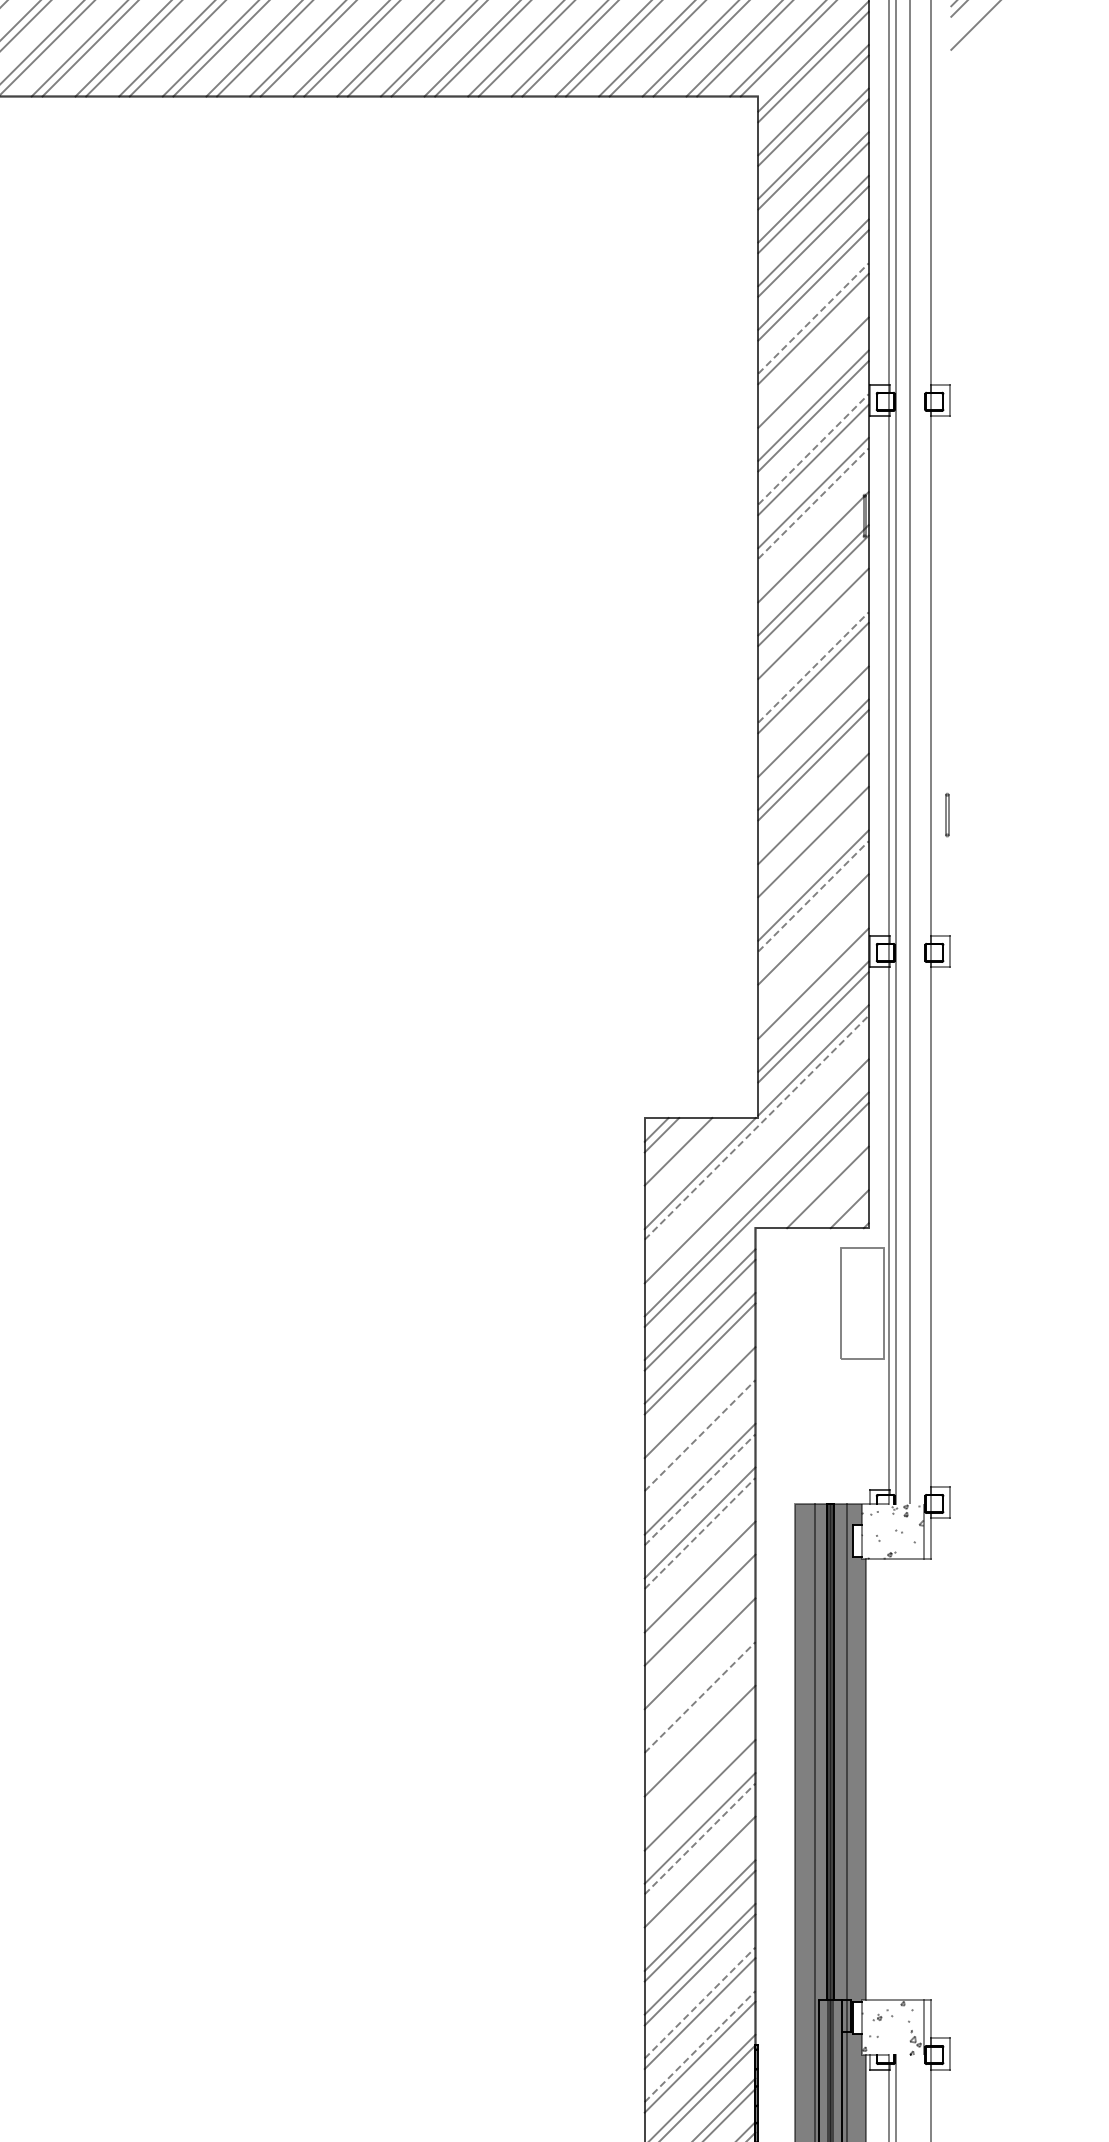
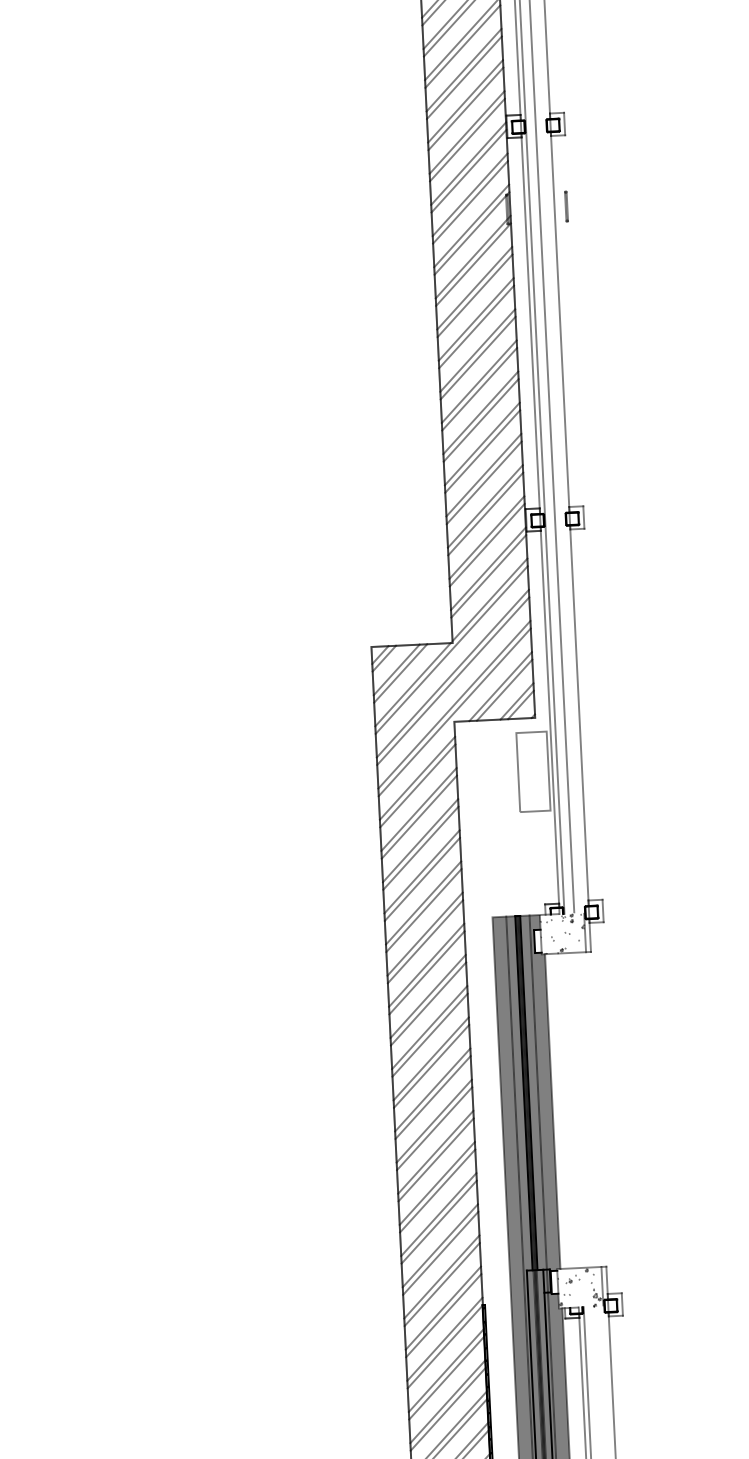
line: (813, 318) -> (464, 70), dashed -> solid
line: (813, 362) -> (465, 101), added
line: (813, 449) -> (468, 163), dashed -> solid
line: (813, 503) -> (470, 202), dashed -> solid
line: (813, 536) -> (471, 225), added
line: (813, 634) -> (475, 295), added
line: (813, 667) -> (476, 319), dashed -> solid
line: (813, 711) -> (477, 350), added
line: (813, 798) -> (480, 412), added
line: (946, 815) -> (565, 206), moved
line: (813, 852) -> (482, 451), added
line: (813, 896) -> (484, 482), dashed -> solid
line: (813, 939) -> (485, 513), added
line: (813, 973) -> (486, 537), added
line: (757, 1127) -> (452, 649), dashed -> solid
line: (683, 1157) -> (400, 673), added
line: (756, 1160) -> (452, 673), added
line: (822, 1182) -> (500, 686), added
line: (844, 1203) -> (517, 701), added
line: (699, 1391) -> (420, 840), added
line: (700, 1435) -> (422, 871), dashed -> solid
line: (699, 1445) -> (421, 878), added
line: (700, 1489) -> (424, 910), dashed -> solid
line: (700, 1533) -> (425, 941), dashed -> solid
line: (699, 1566) -> (426, 965), added
line: (699, 1620) -> (428, 1003), added
line: (699, 1664) -> (429, 1035), added
line: (700, 1697) -> (431, 1058), dashed -> solid
line: (699, 1707) -> (431, 1065), added
line: (699, 1751) -> (432, 1097), added
line: (699, 1784) -> (433, 1120), added
line: (700, 1838) -> (436, 1159), dashed -> solid
line: (699, 1882) -> (437, 1190), added
line: (700, 2002) -> (442, 1276), dashed -> solid
line: (700, 2046) -> (443, 1308), dashed -> solid

